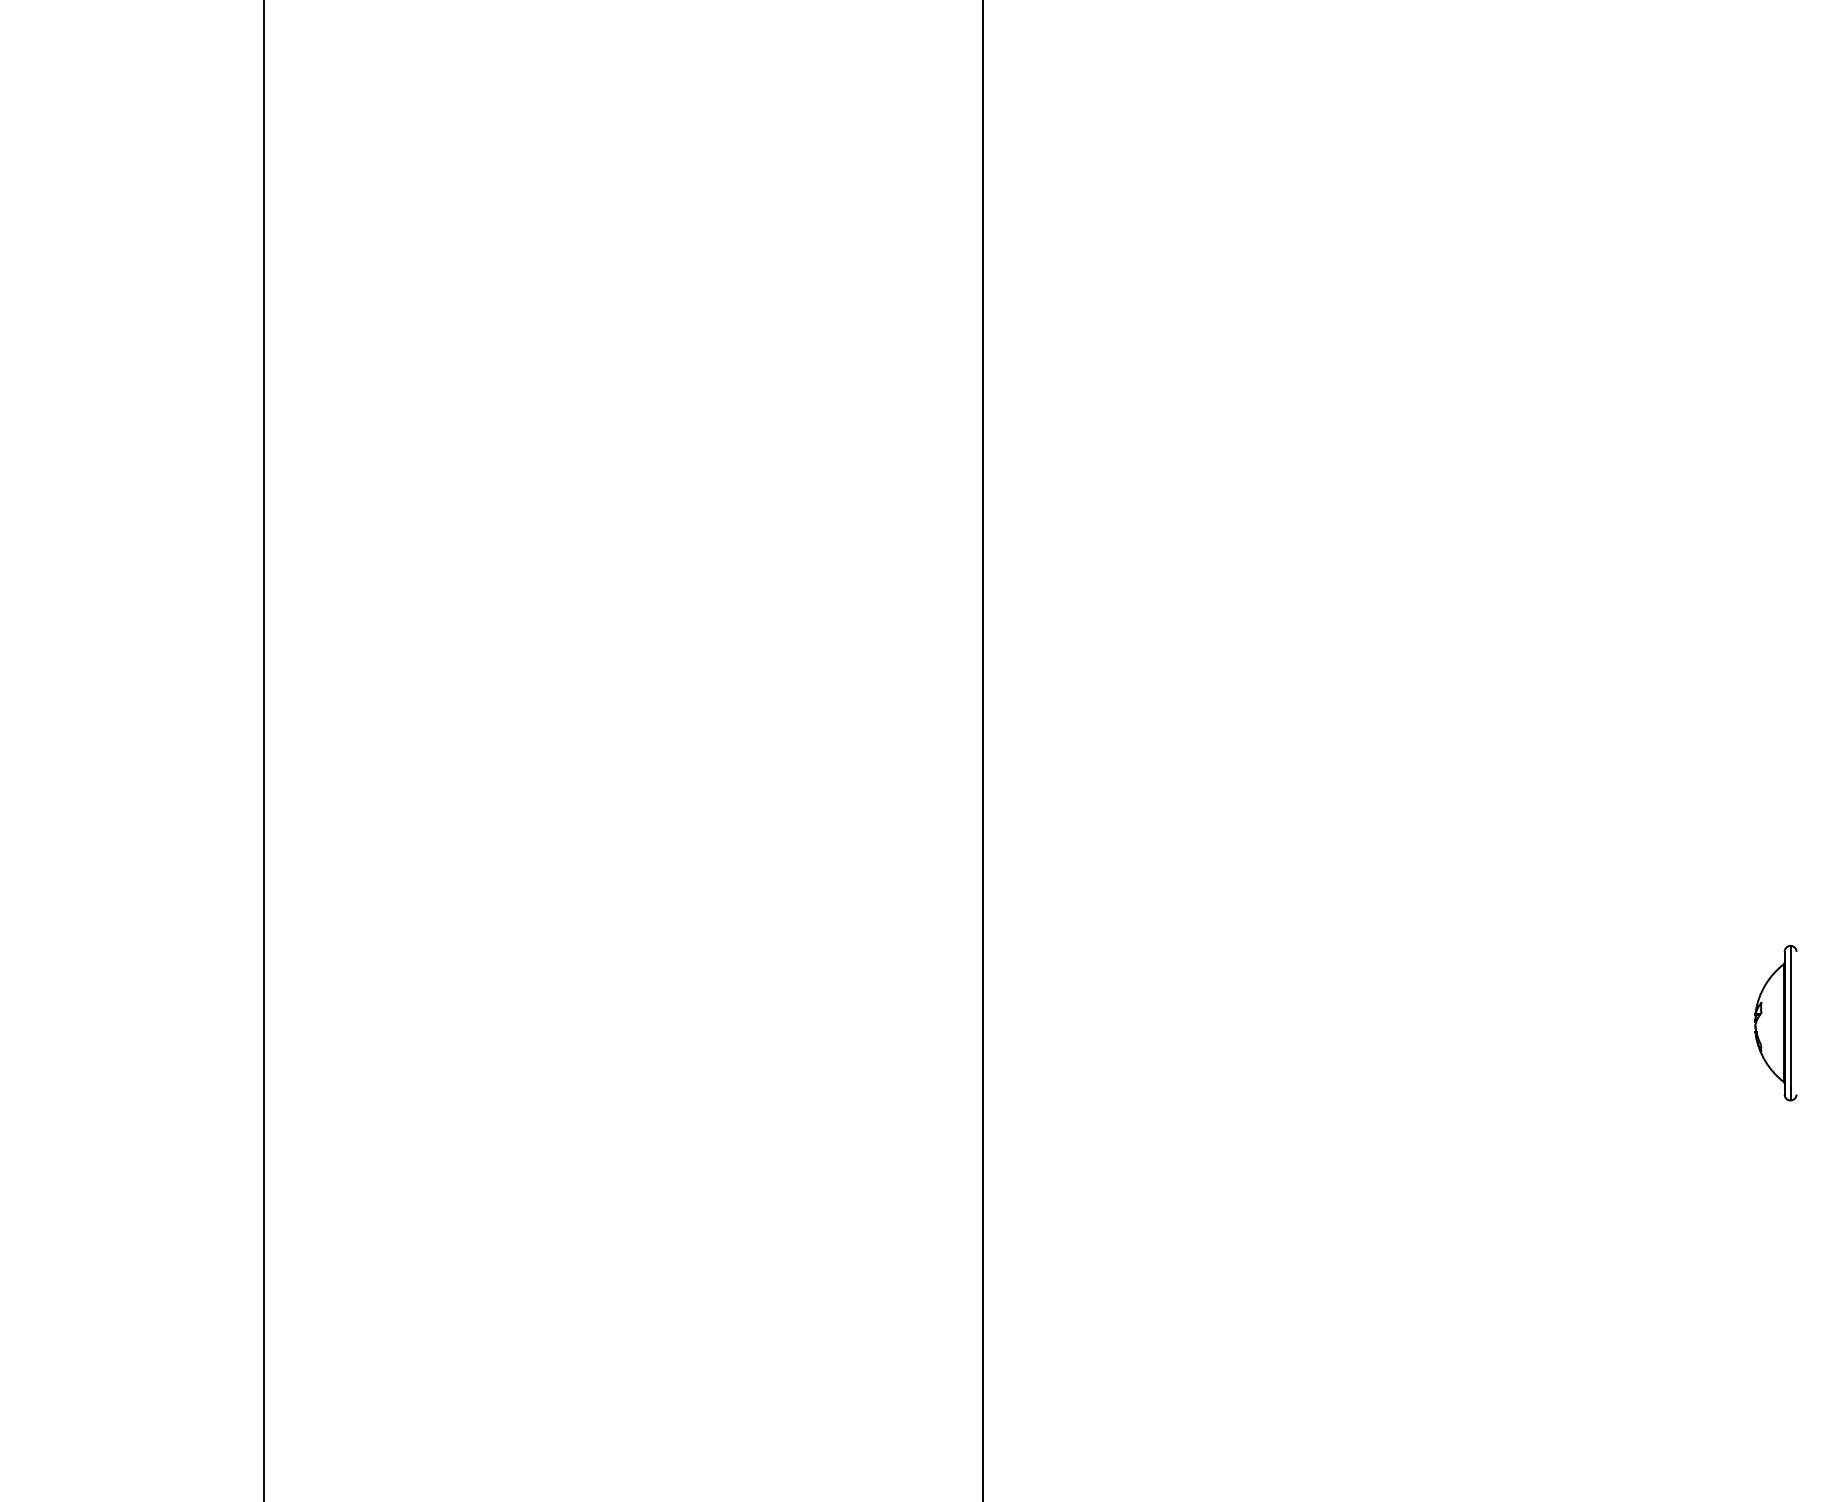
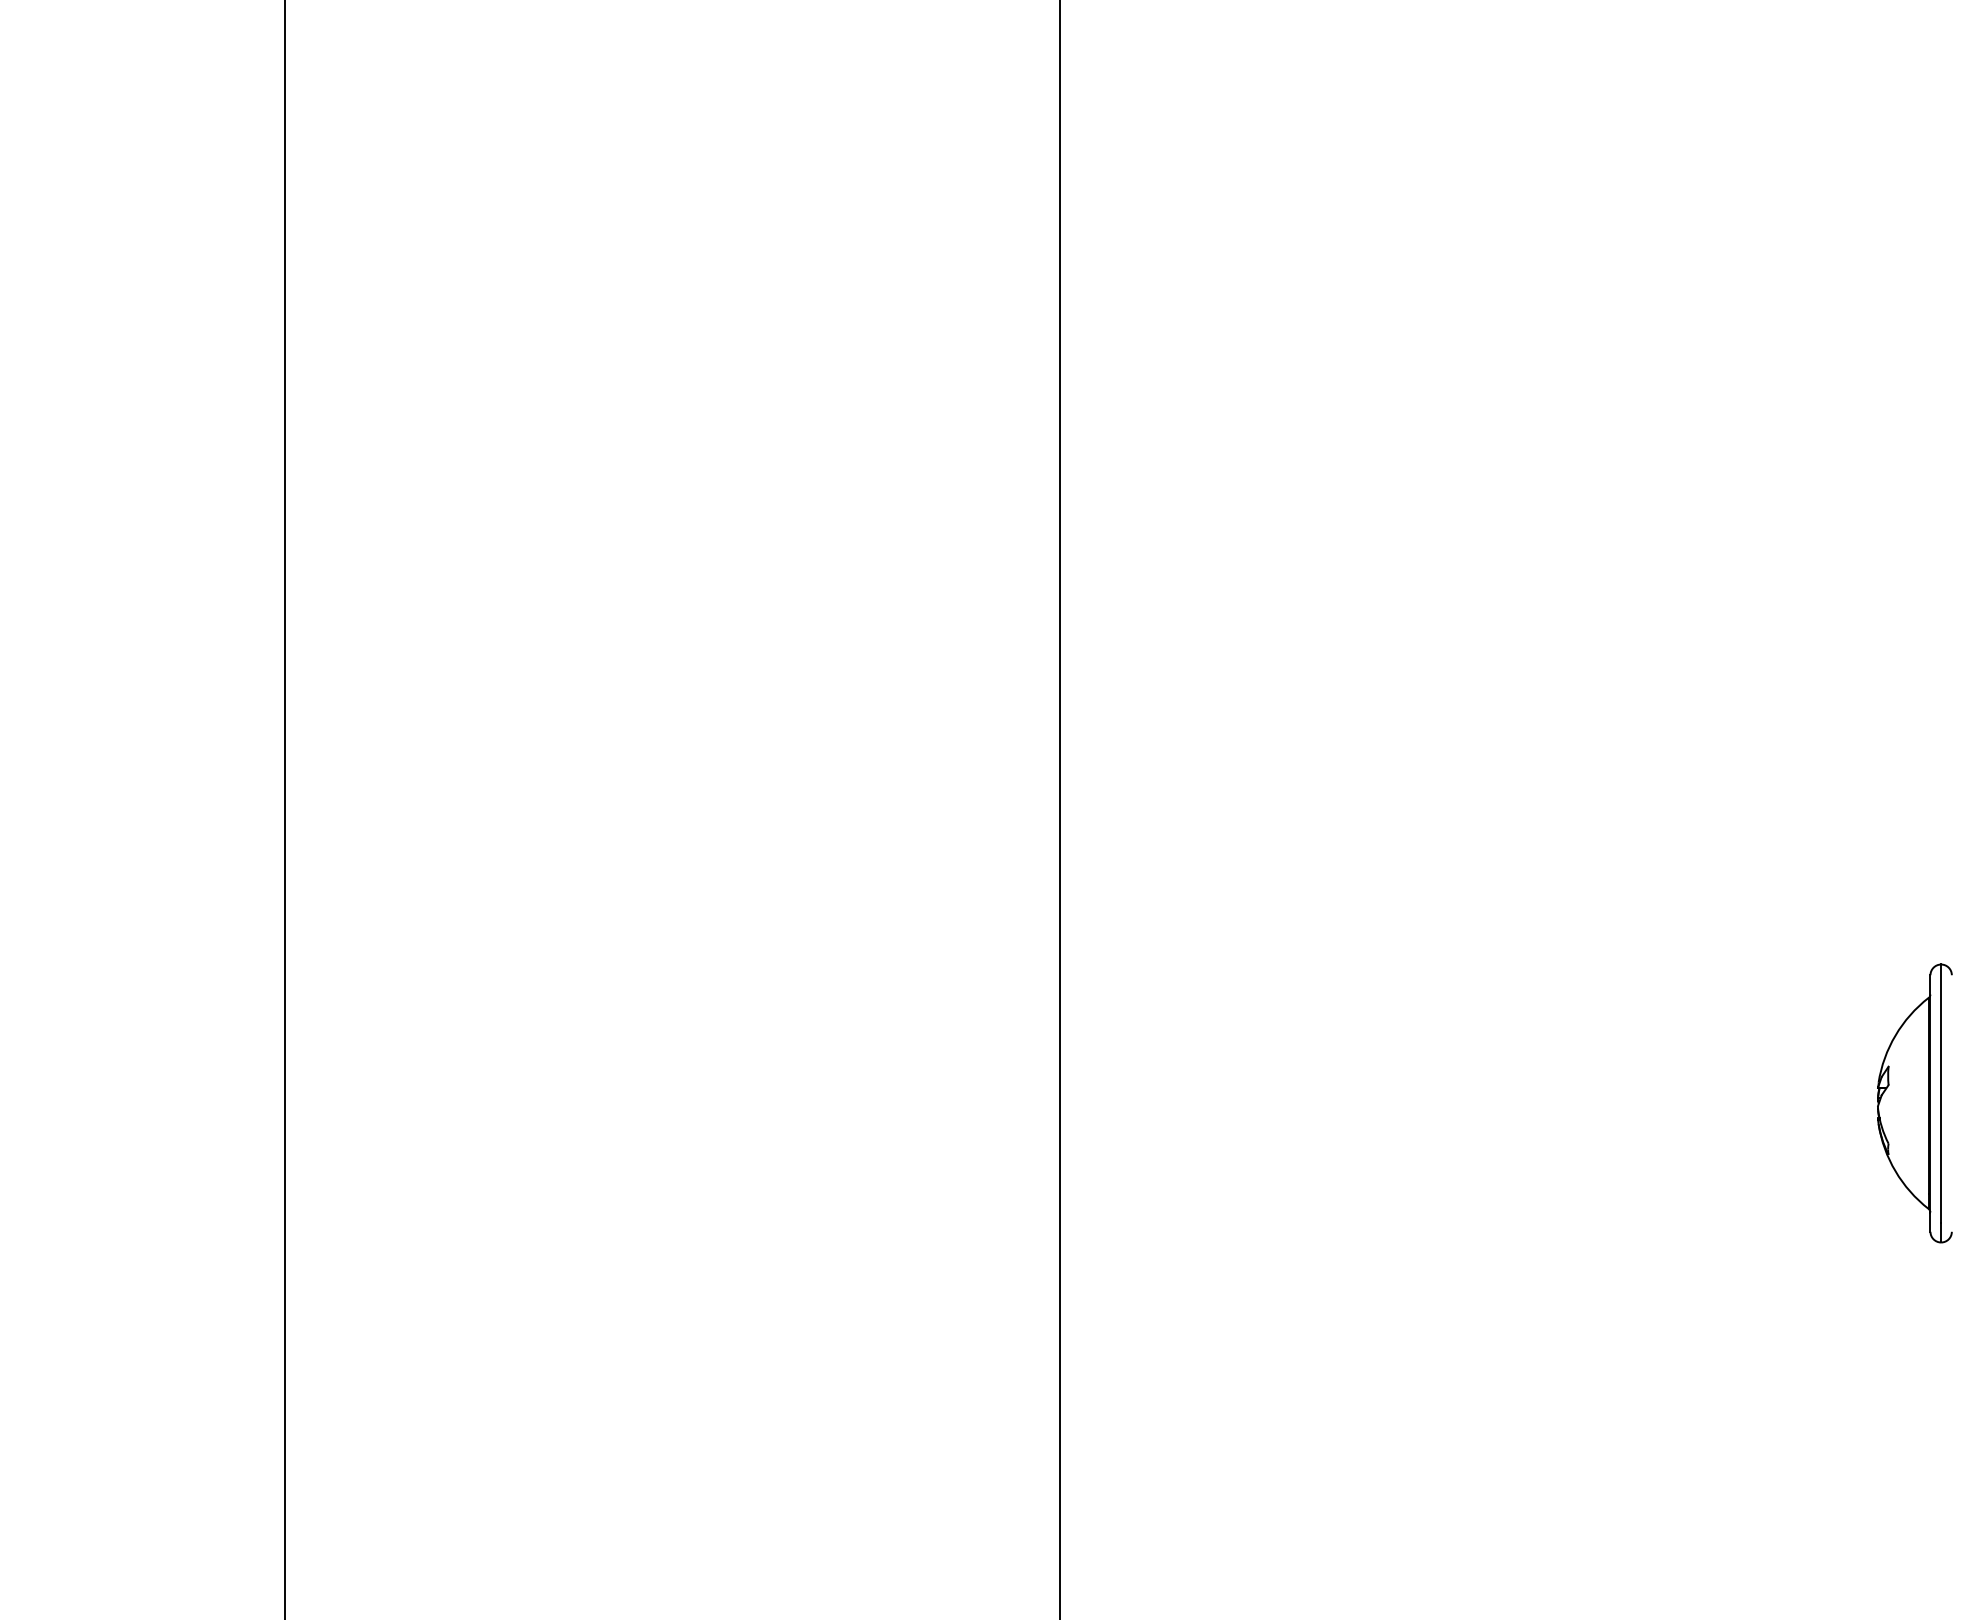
part: (1775, 1023) -> (1914, 1103), size x1.67

